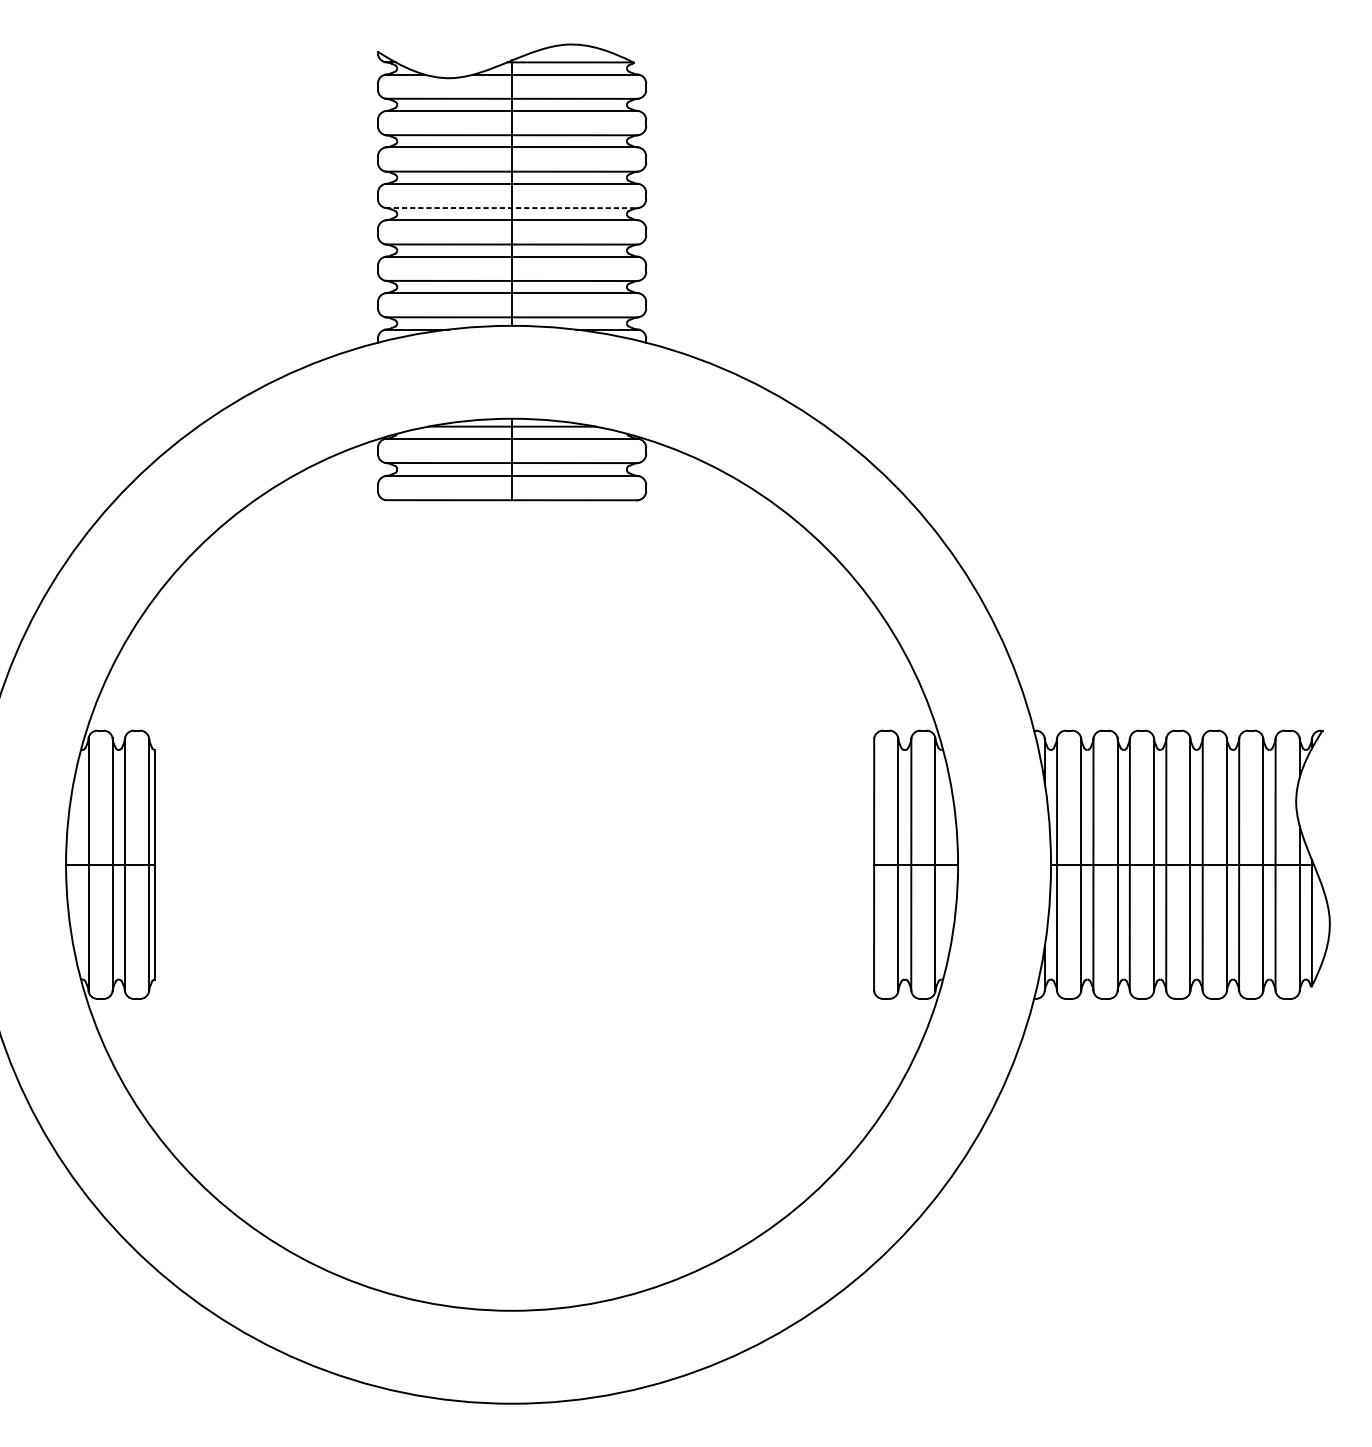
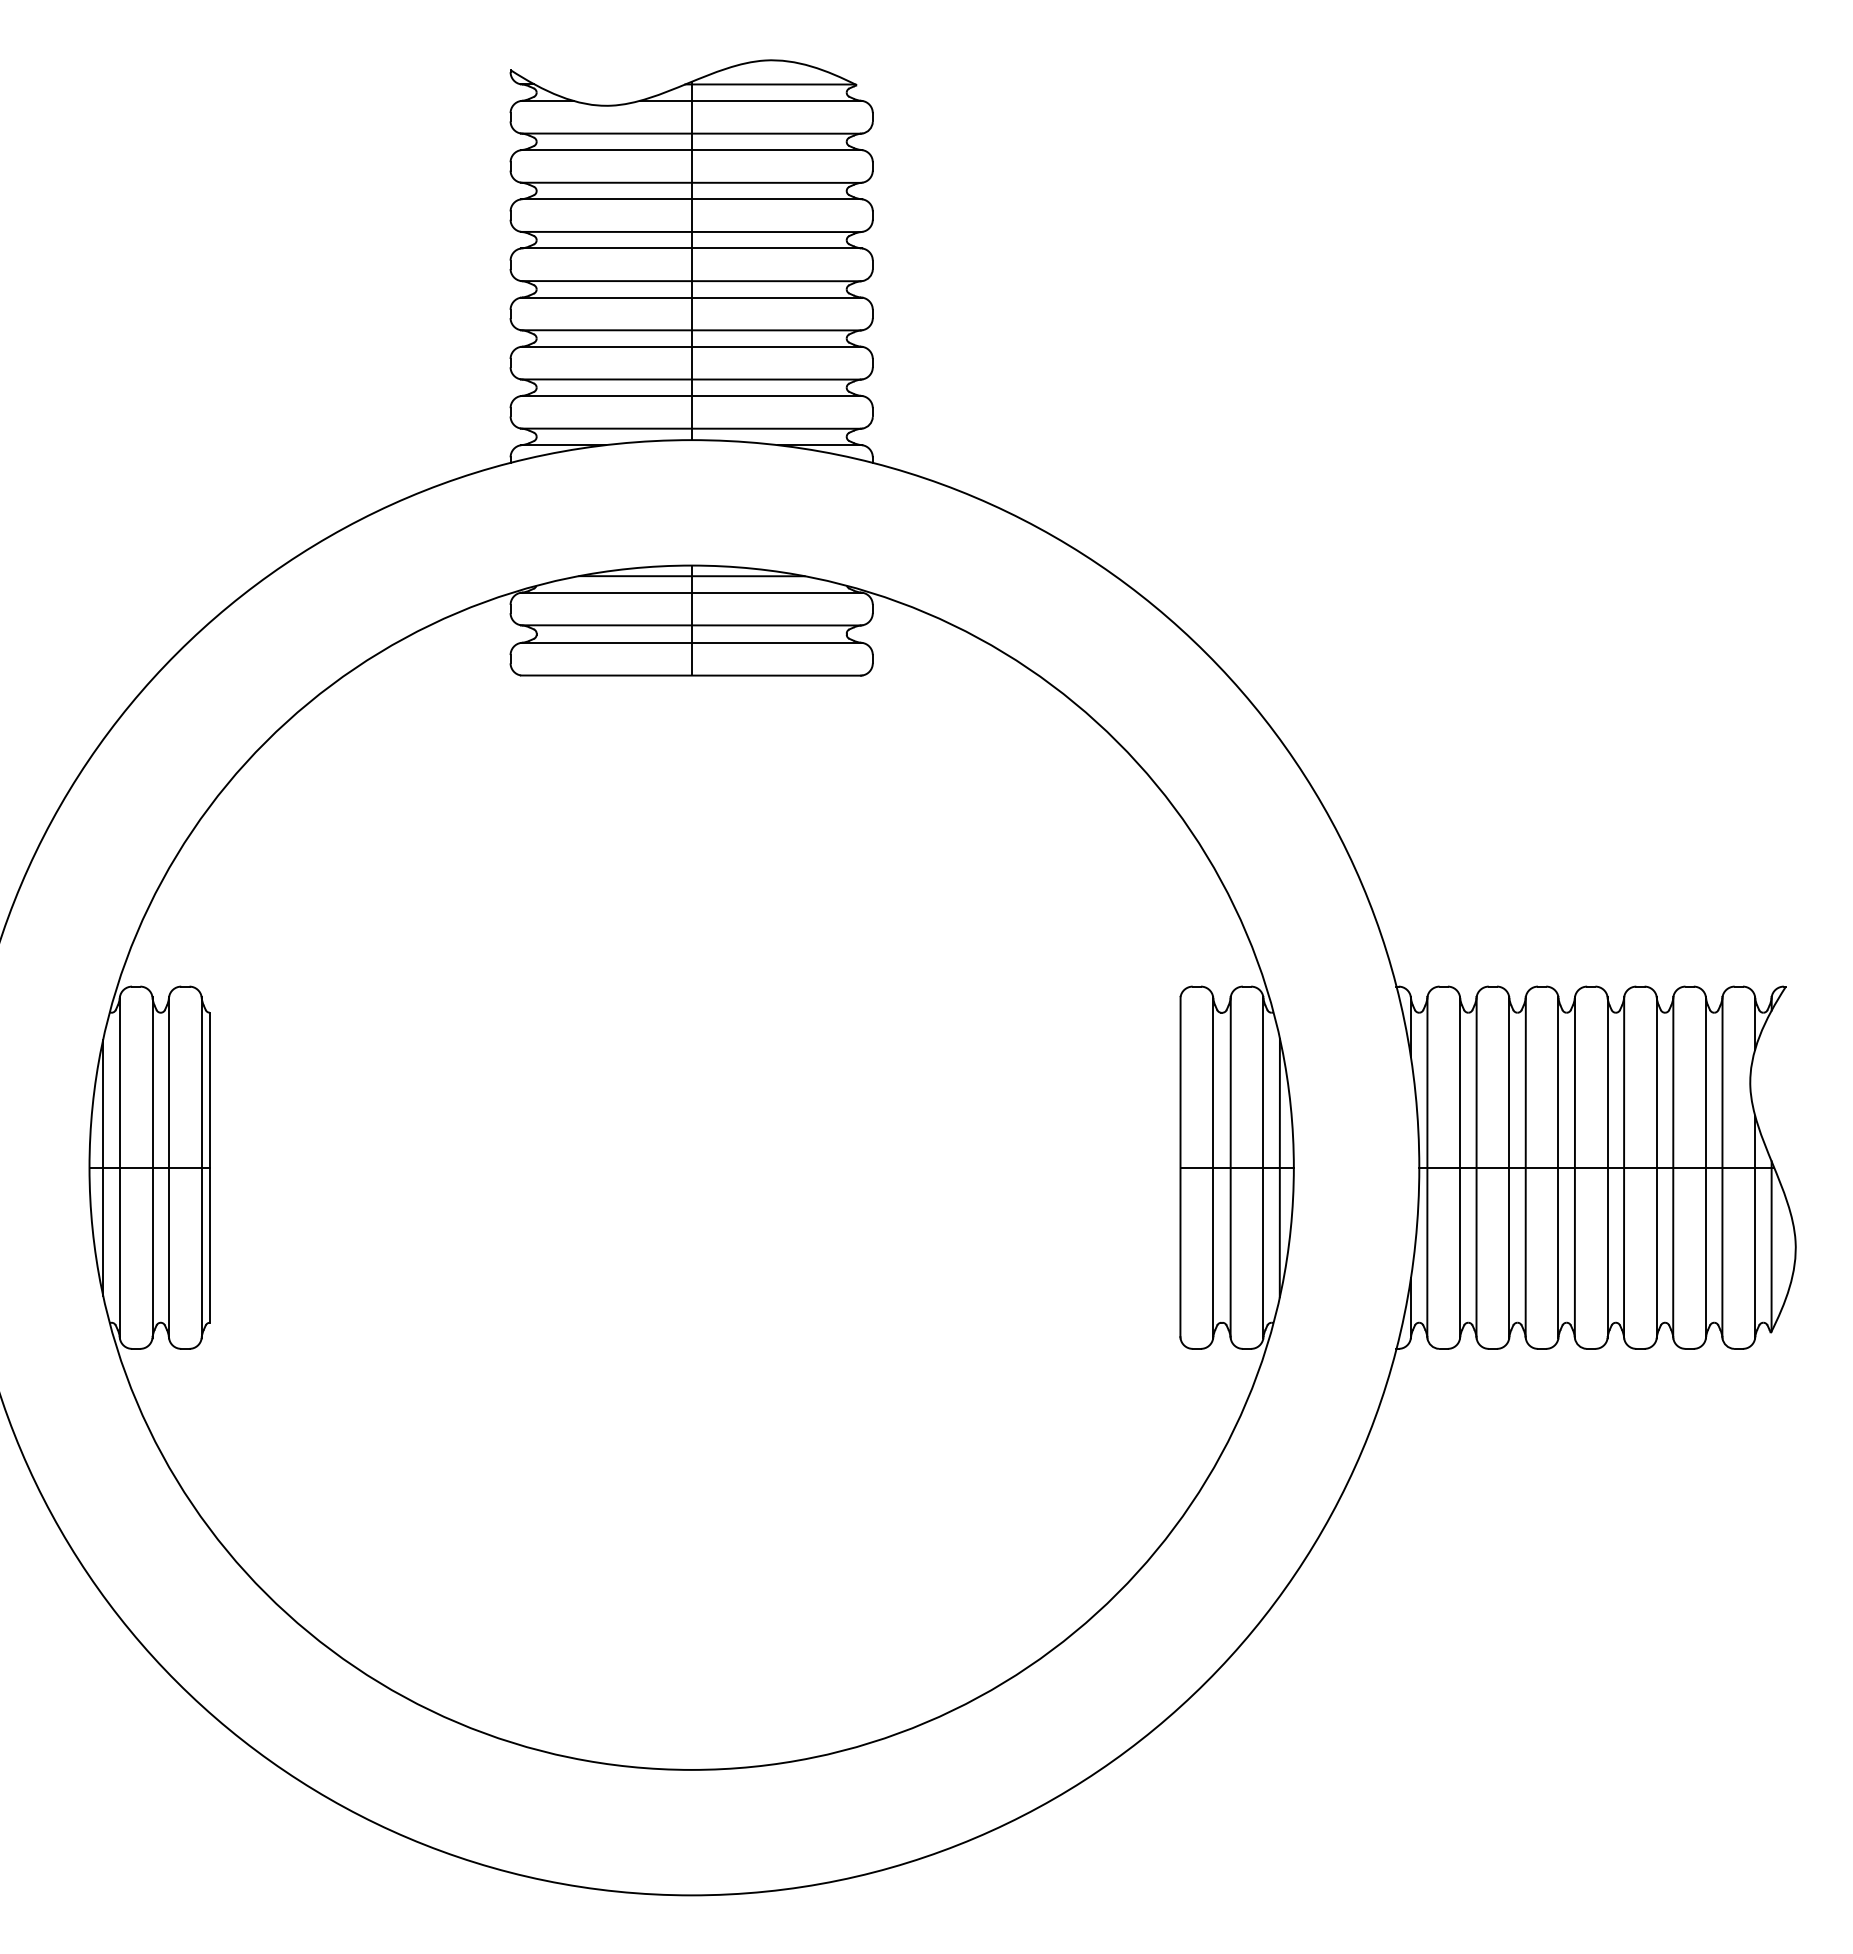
line: (511, 208) -> (691, 281), dashed -> solid
line: (76, 864) -> (103, 1167), added
line: (947, 864) -> (1279, 1167), added

